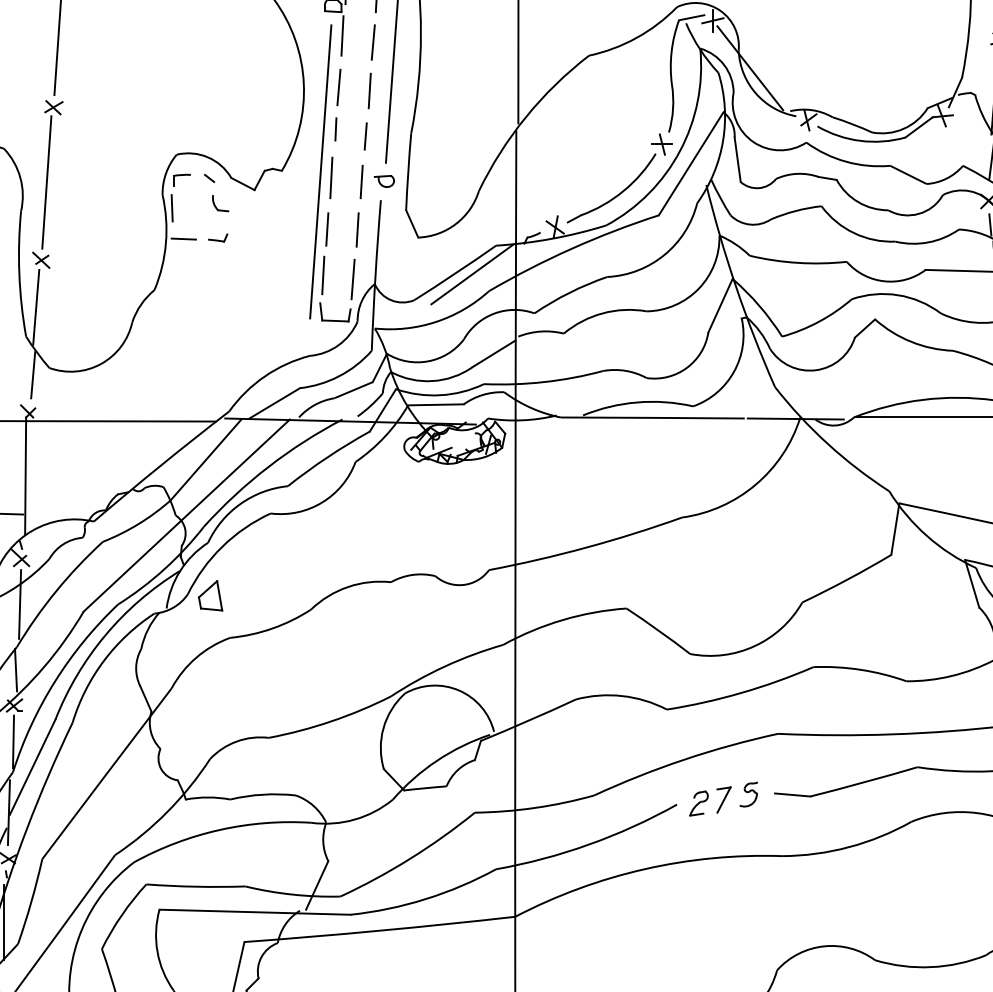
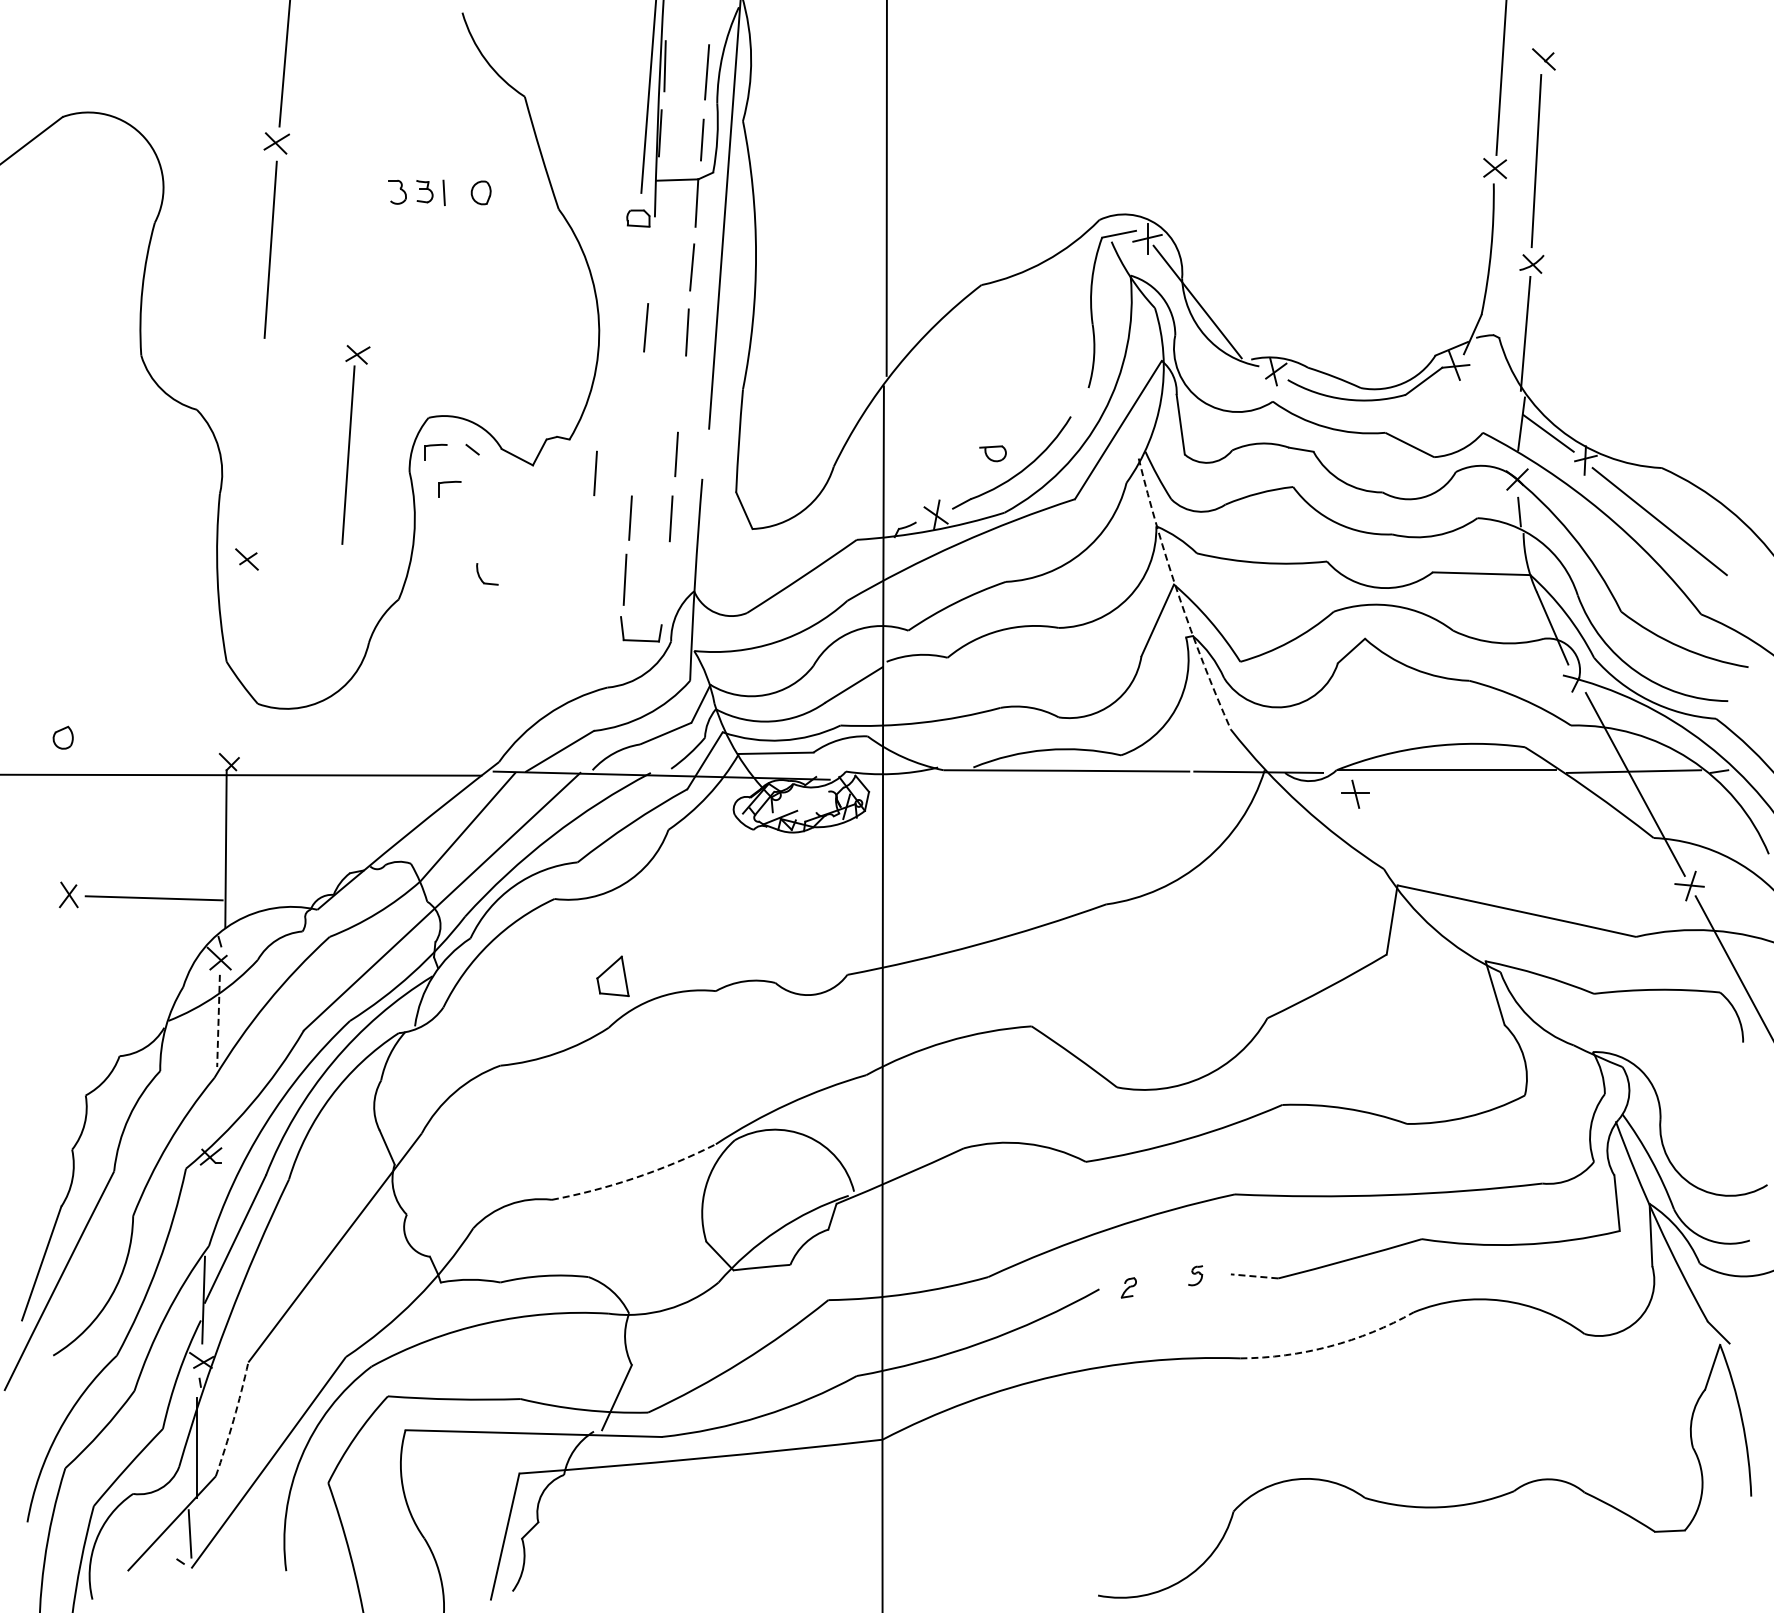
line: (342, 35) -> (650, 258), removed
line: (335, 129) -> (641, 383), removed
line: (365, 136) -> (681, 393), removed
part: (662, 143) -> (1355, 793), moved
line: (320, 171) -> (621, 440), removed
part: (52, 174) -> (355, 444), moved
line: (331, 177) -> (635, 448), removed
part: (383, 181) -> (992, 453), moved
line: (301, 196) -> (595, 473), added
part: (192, 207) -> (449, 488), added
part: (216, 207) -> (482, 579), moved
line: (172, 208) -> (422, 489), removed
part: (217, 237) -> (483, 529), removed
line: (183, 238) -> (437, 530), removed
line: (472, 274) -> (824, 578), removed
line: (353, 278) -> (665, 584), removed
arc: (736, 287) -> (1178, 596), solid -> dashed
line: (36, 307) -> (240, 622), removed
line: (32, 375) -> (235, 713), removed
part: (210, 595) -> (612, 975), moved
line: (20, 604) -> (218, 1021), solid -> dashed
line: (15, 669) -> (212, 1108), removed
arc: (331, 721) -> (635, 1177), solid -> dashed
line: (13, 742) -> (209, 1205), removed
part: (748, 794) -> (1195, 1275), size x0.6
line: (792, 795) -> (1254, 1276), solid -> dashed
part: (724, 800) -> (1162, 1283), removed
part: (698, 803) -> (1128, 1287), size x0.6
arc: (849, 847) -> (1330, 1346), solid -> dashed
arc: (31, 901) -> (233, 1419), solid -> dashed

